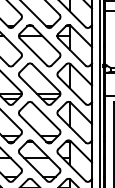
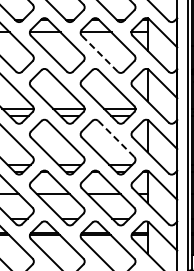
line: (33, 52) -> (100, 54), solid -> dashed
line: (45, 116) -> (115, 138), solid -> dashed

